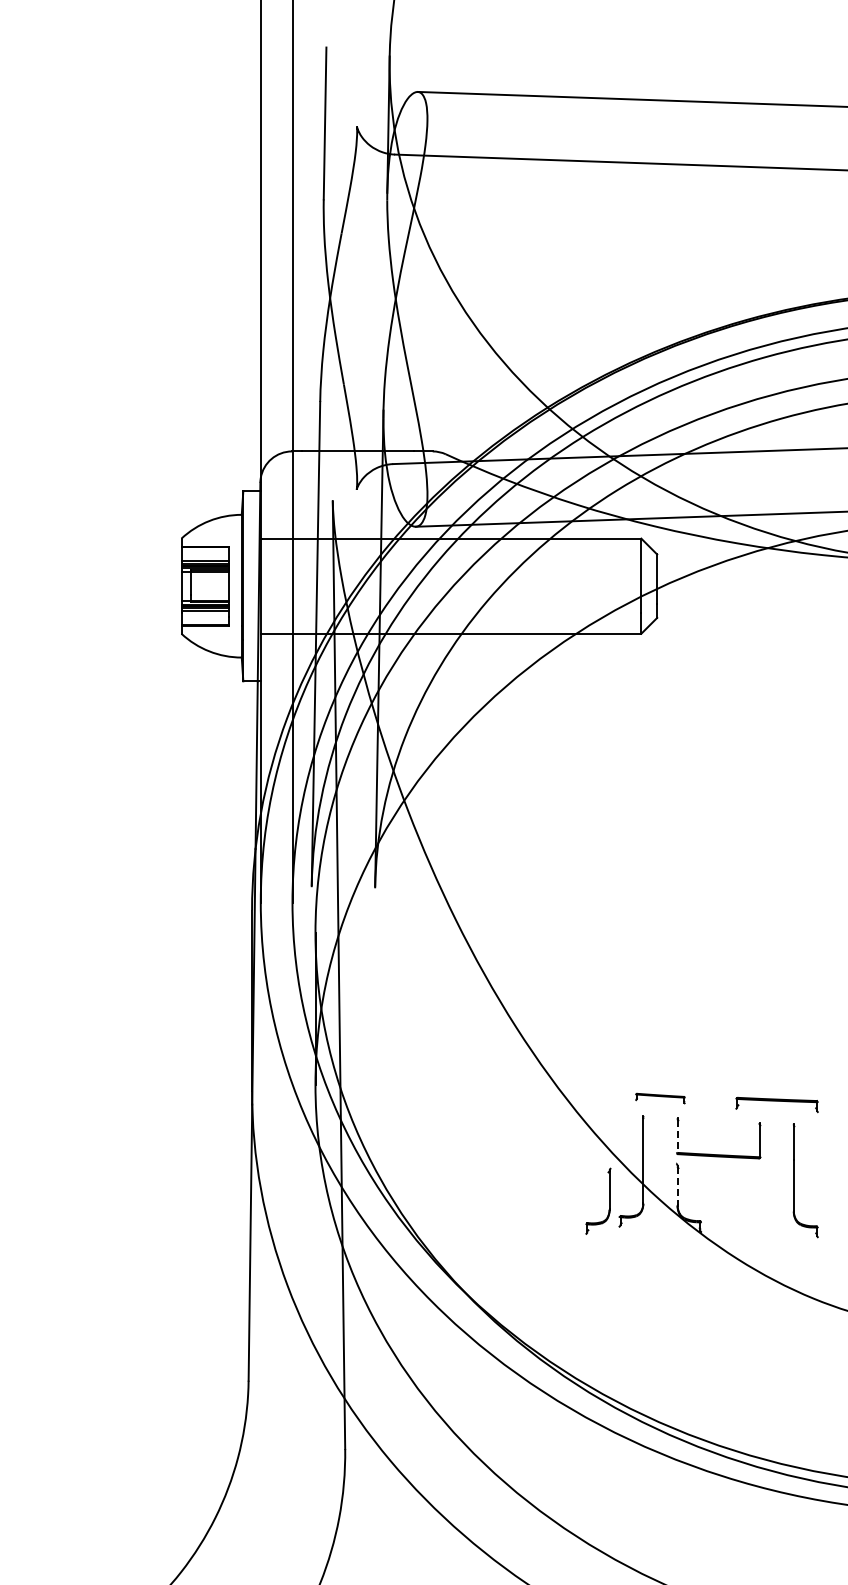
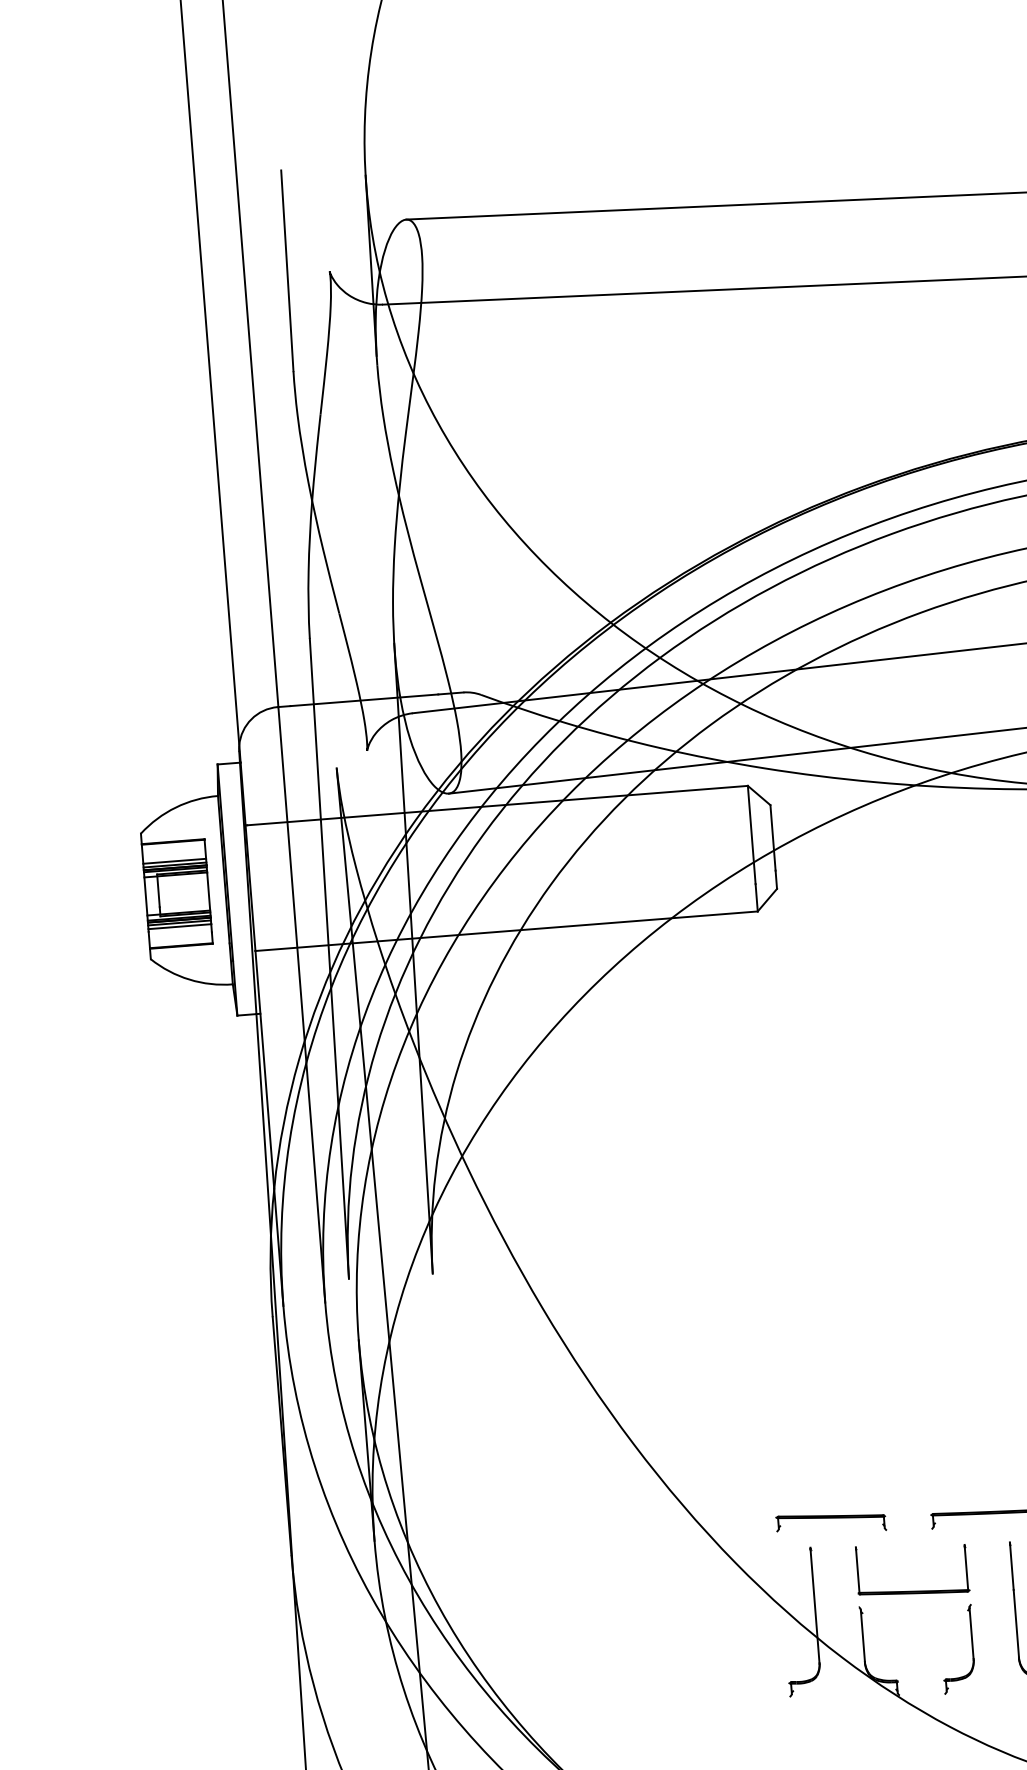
part: (660, 1098) -> (831, 1522), size x1.67
line: (677, 1137) -> (857, 1572), dashed -> solid
line: (677, 1186) -> (862, 1637), dashed -> solid
part: (609, 1200) -> (972, 1647), moved

